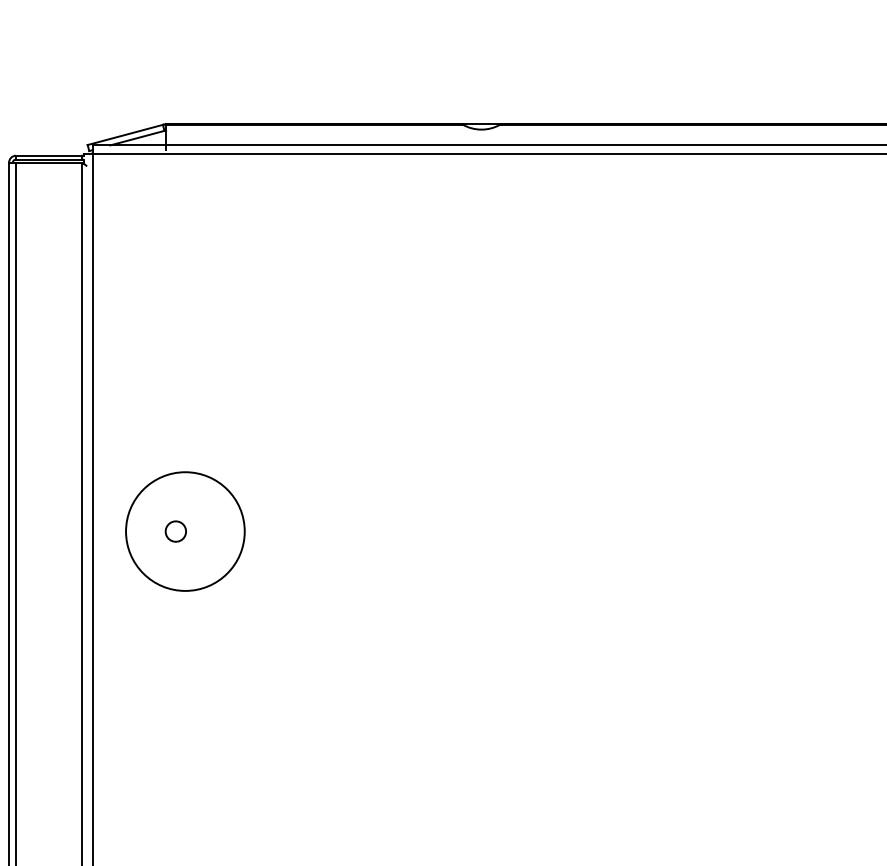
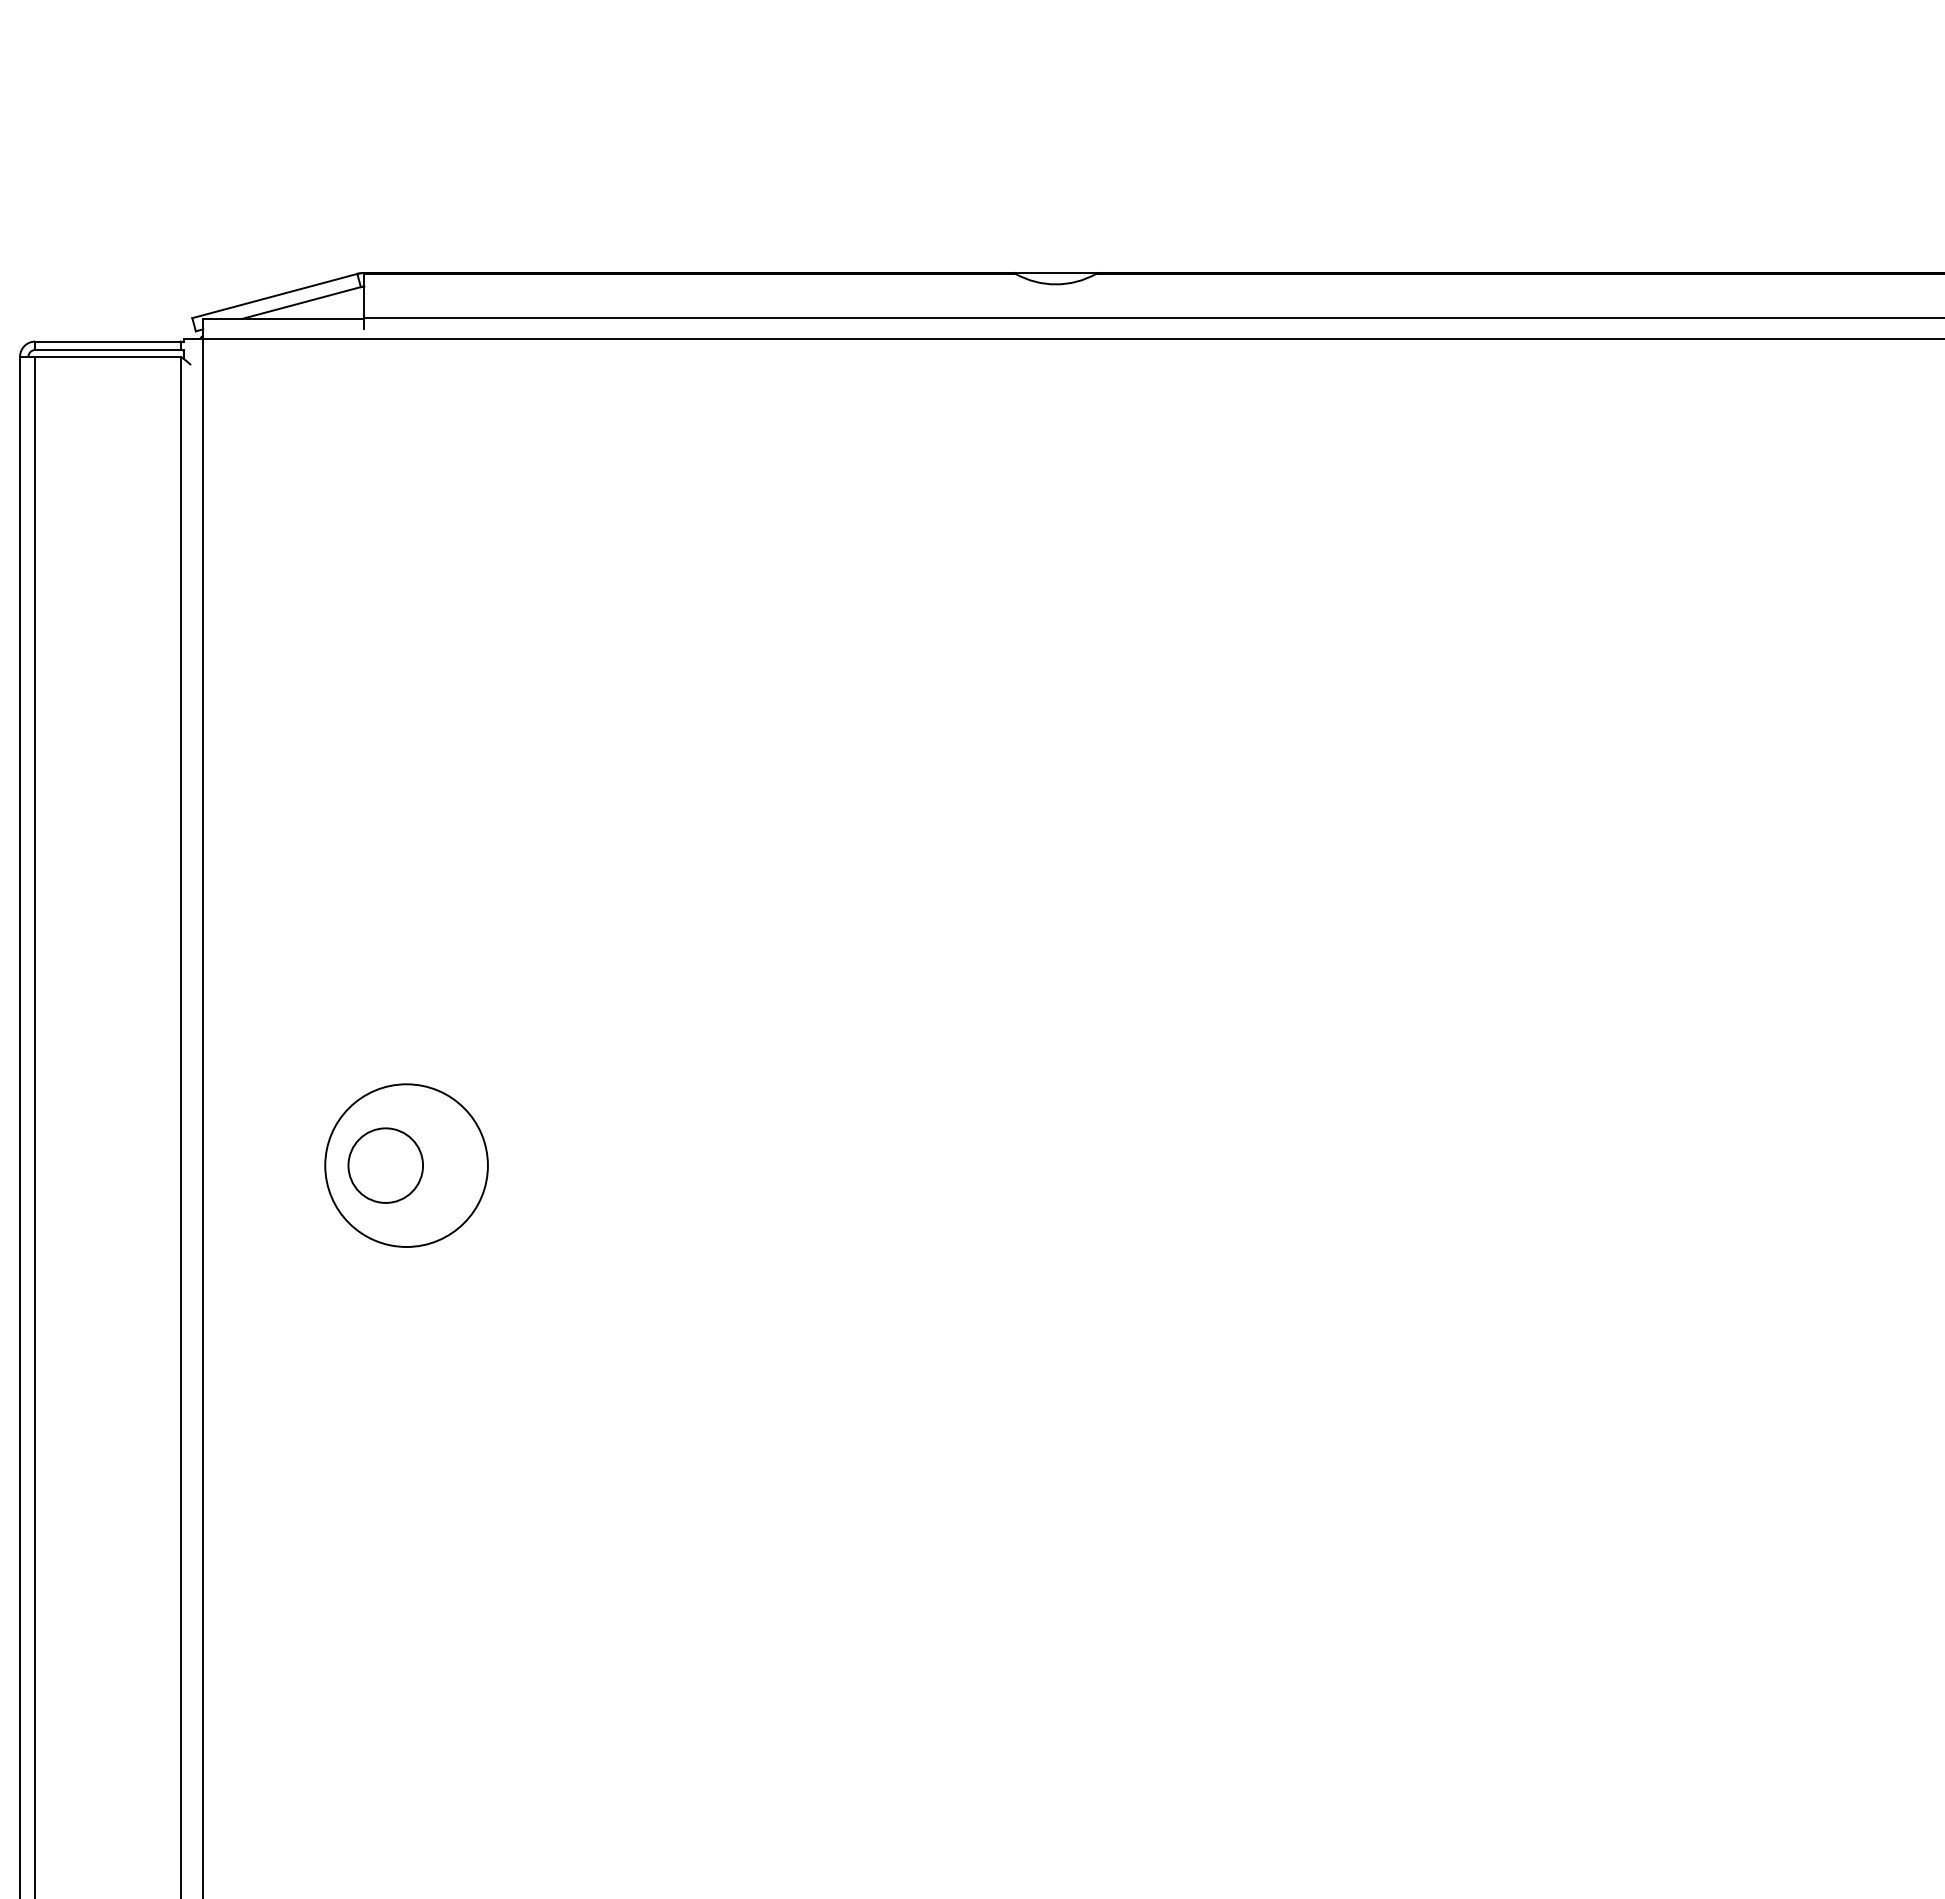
circle: (175, 531) -> (384, 1165), size x1.67
circle: (185, 531) -> (406, 1165), size x0.62

